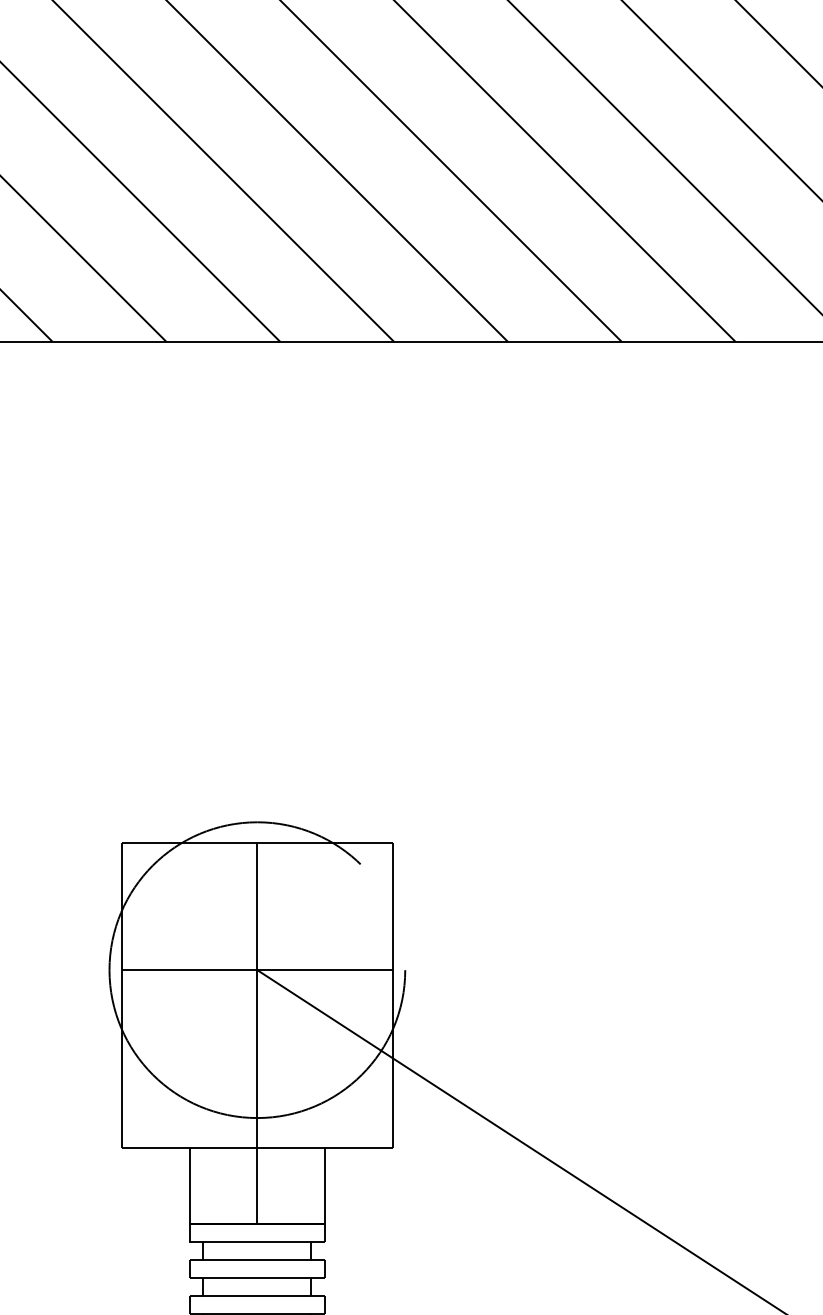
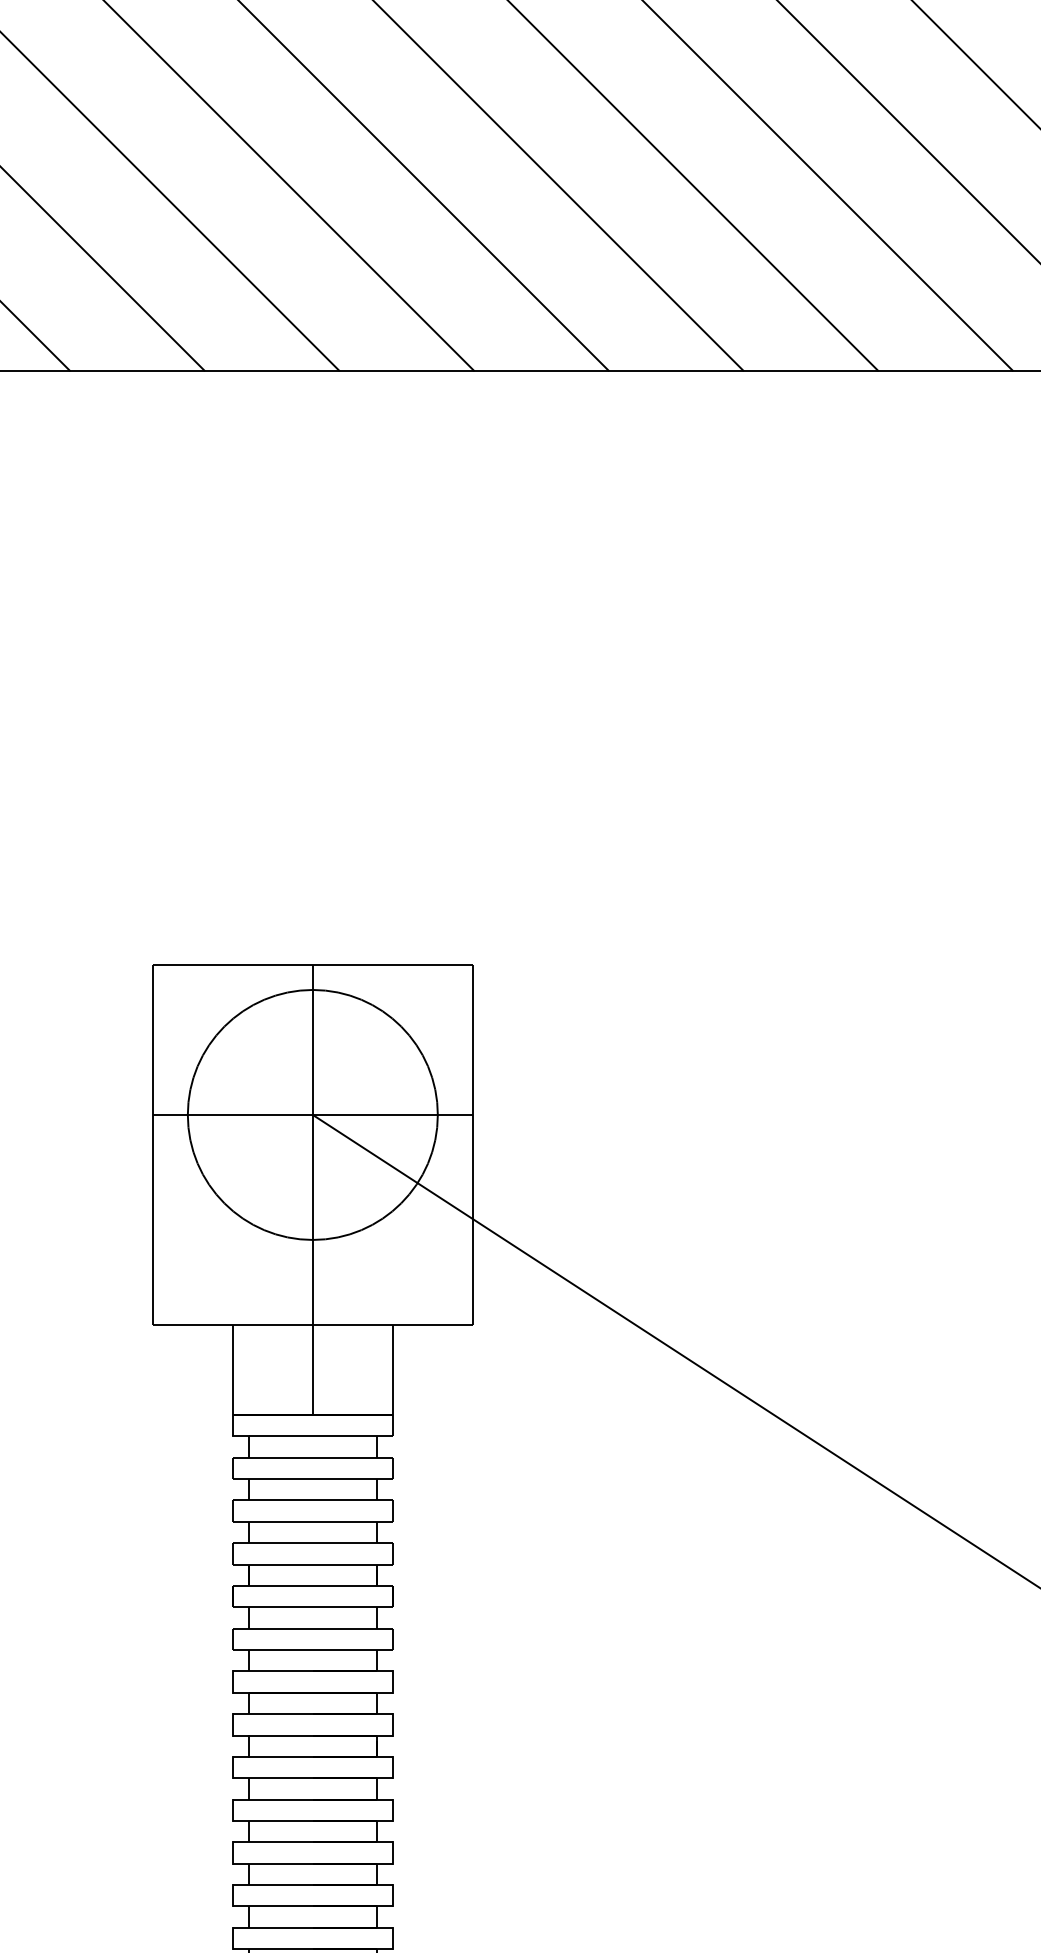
circle: (257, 969) -> (312, 1114), size x0.71

